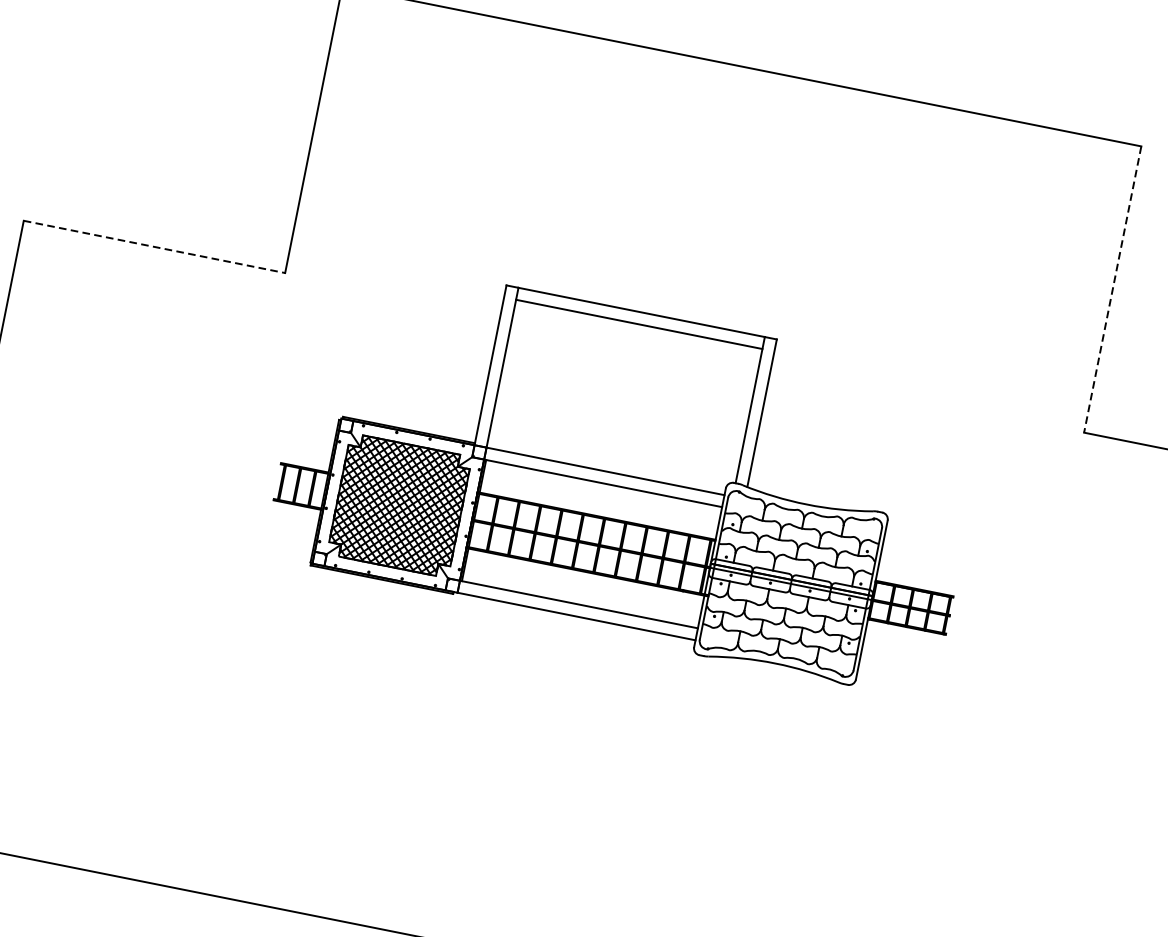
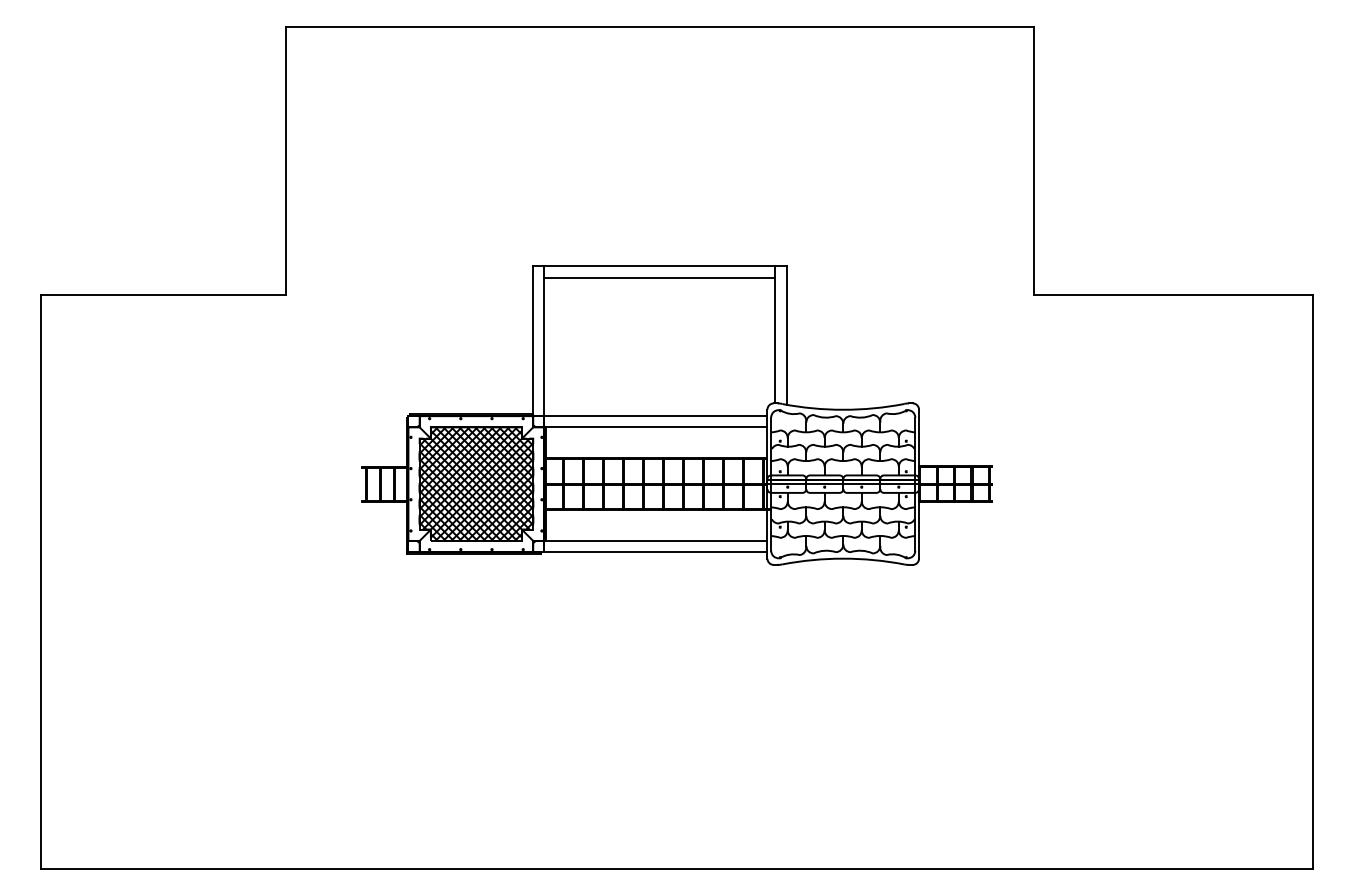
line: (154, 247) -> (163, 295), dashed -> solid
line: (1112, 290) -> (1034, 161), dashed -> solid
part: (627, 475) -> (676, 415), moved

